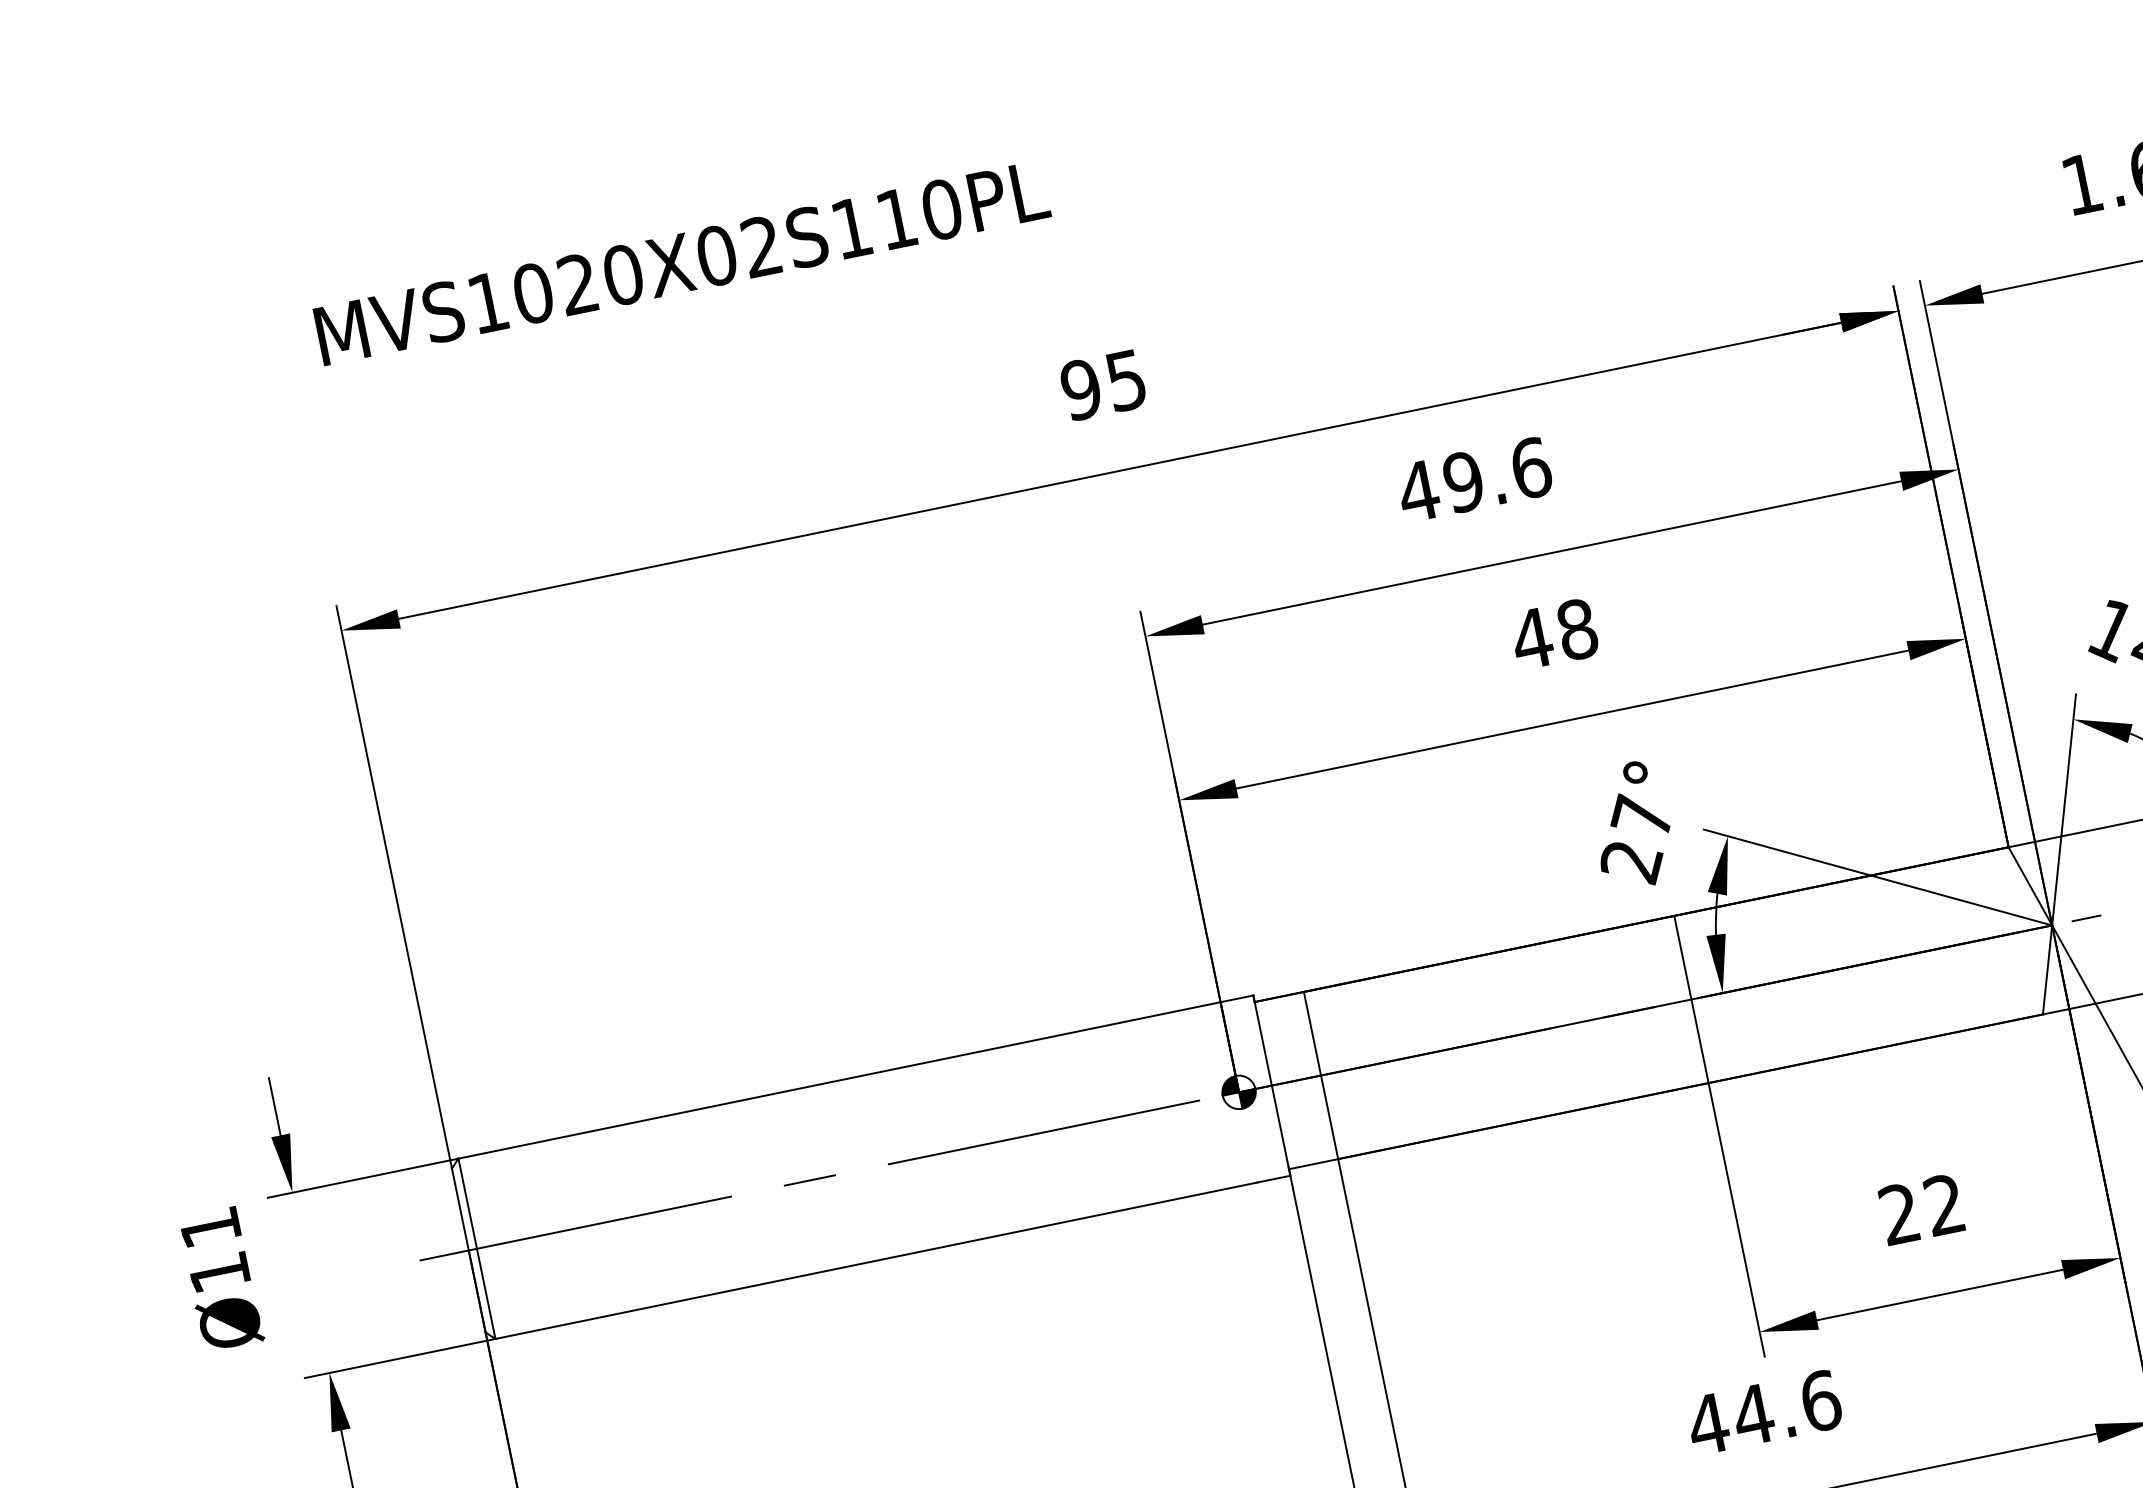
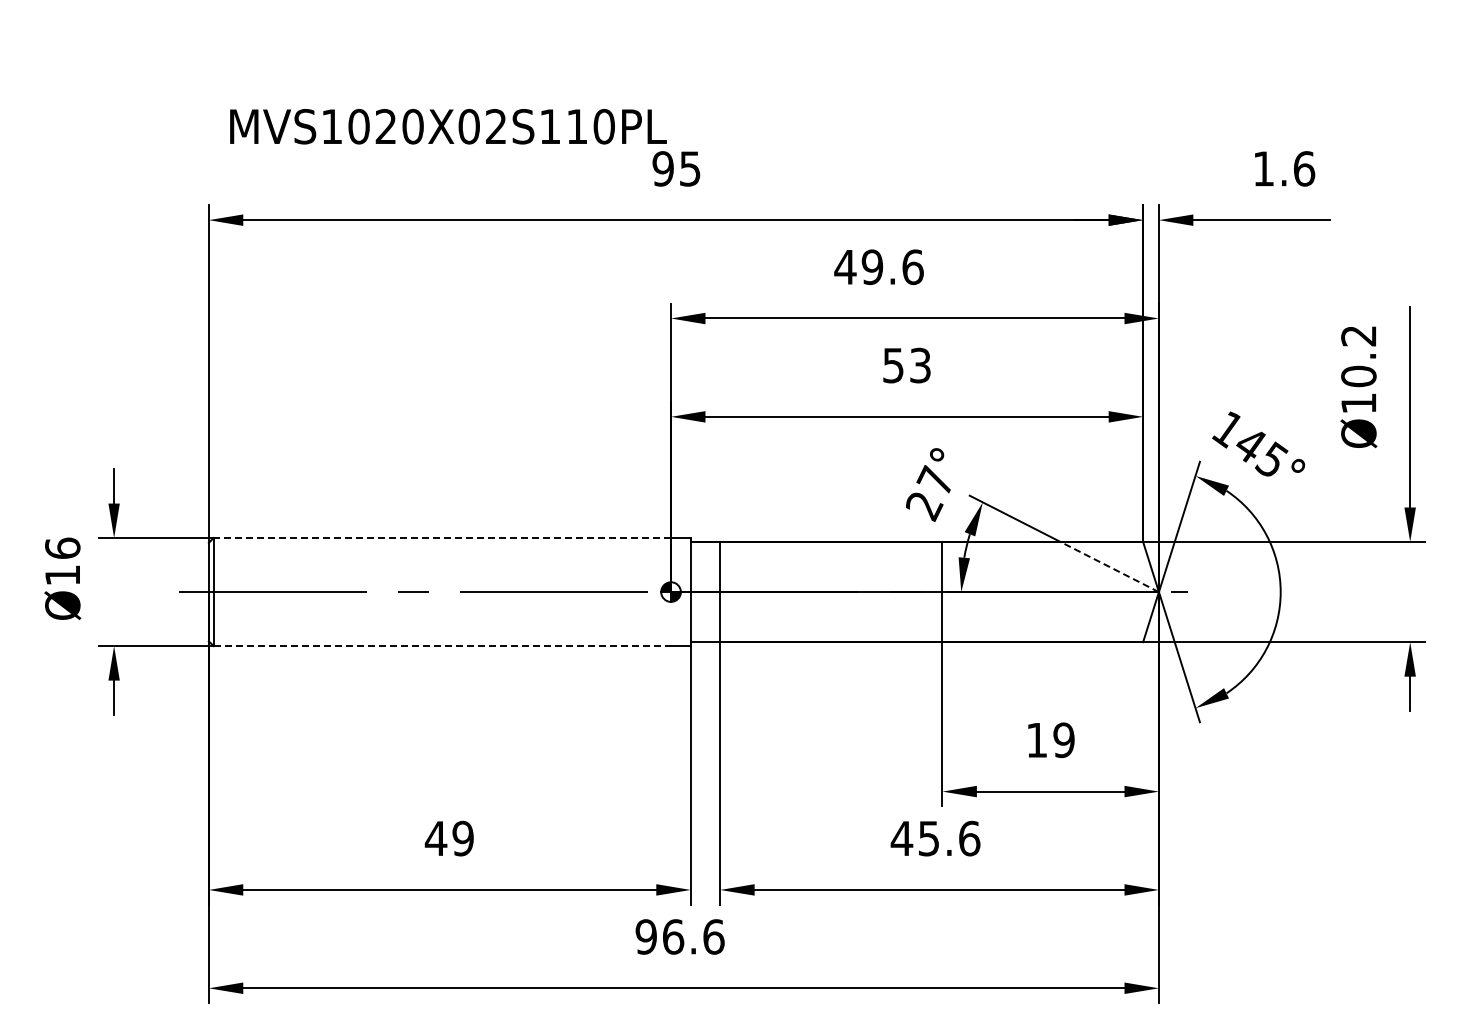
text: (682, 262) -> (448, 126), moved
text: (1553, 634) -> (906, 365), 48 -> 53
line: (1961, 899) -> (1109, 566), solid -> dashed
line: (839, 1081) -> (442, 538), solid -> dashed
text: (1922, 1209) -> (1050, 740), 22 -> 19
text: (209, 1226) -> (62, 547), Ø11 -> Ø16
line: (876, 1261) -> (442, 646), solid -> dashed
text: (1752, 1414) -> (928, 838), 44.6 -> 45.6

